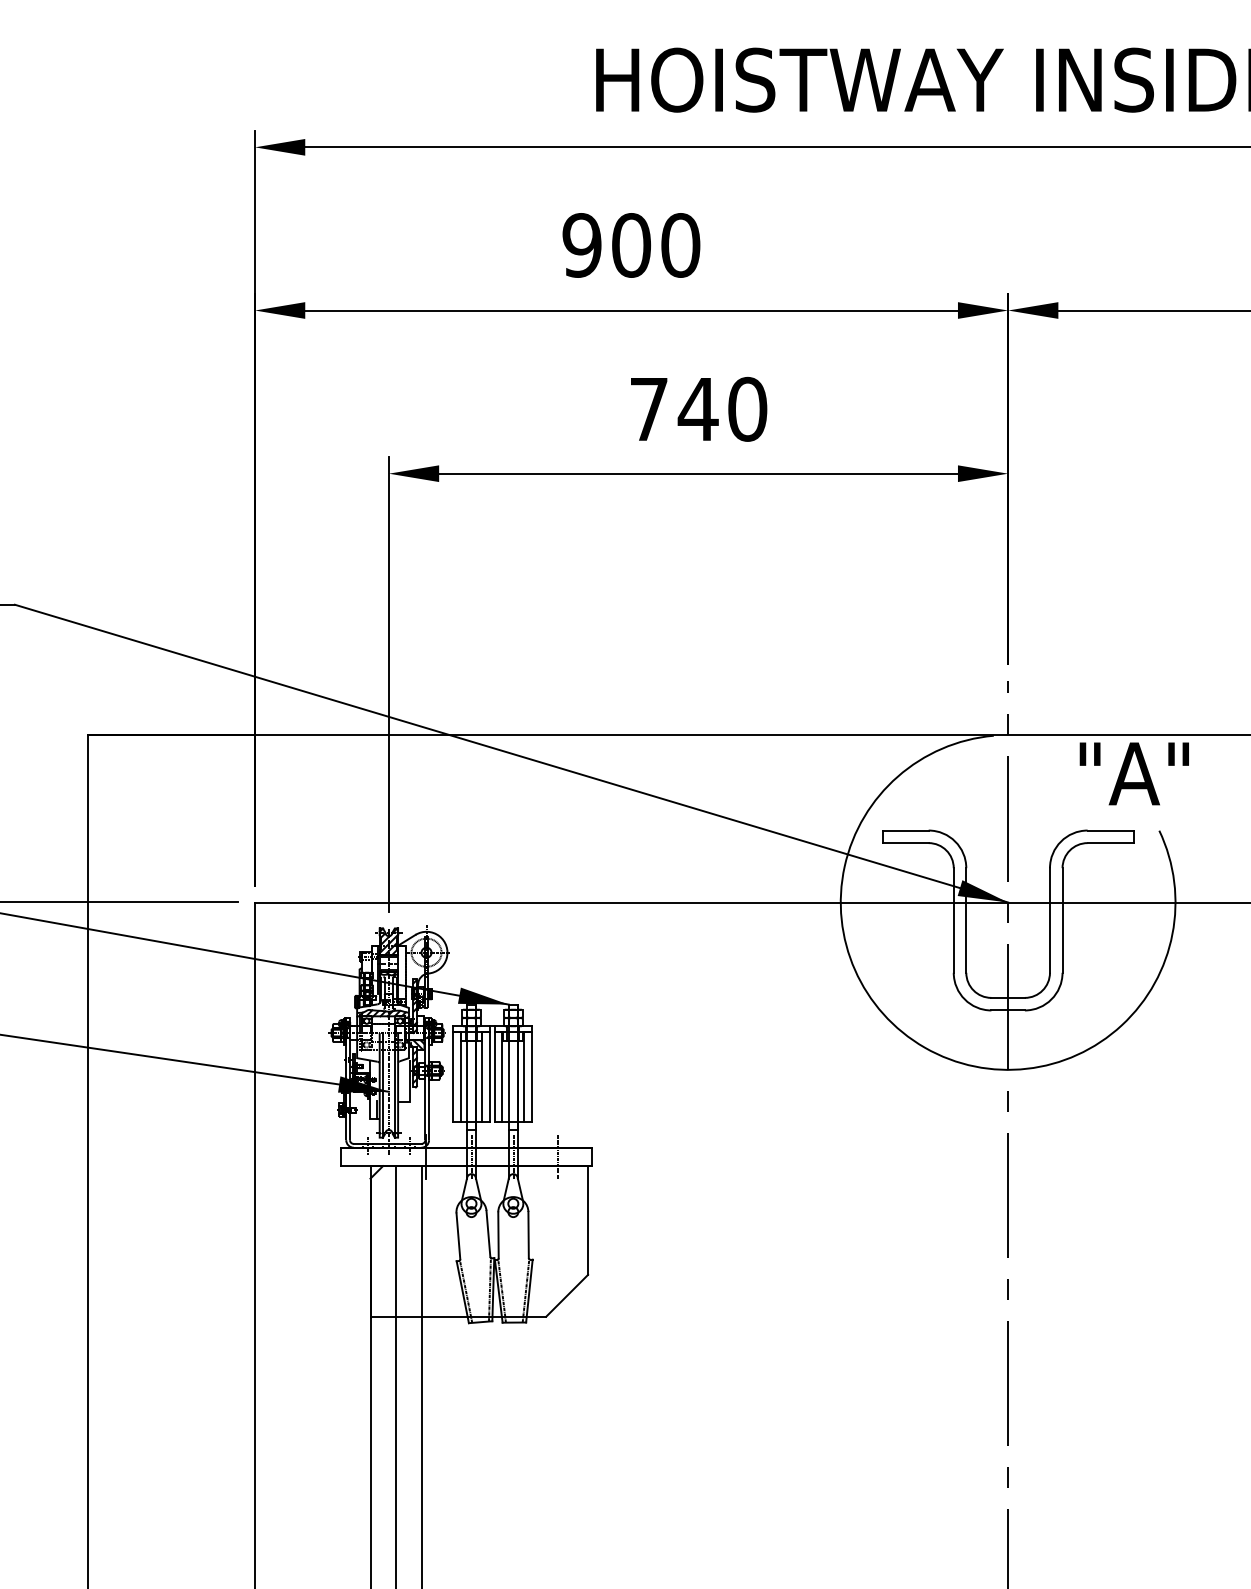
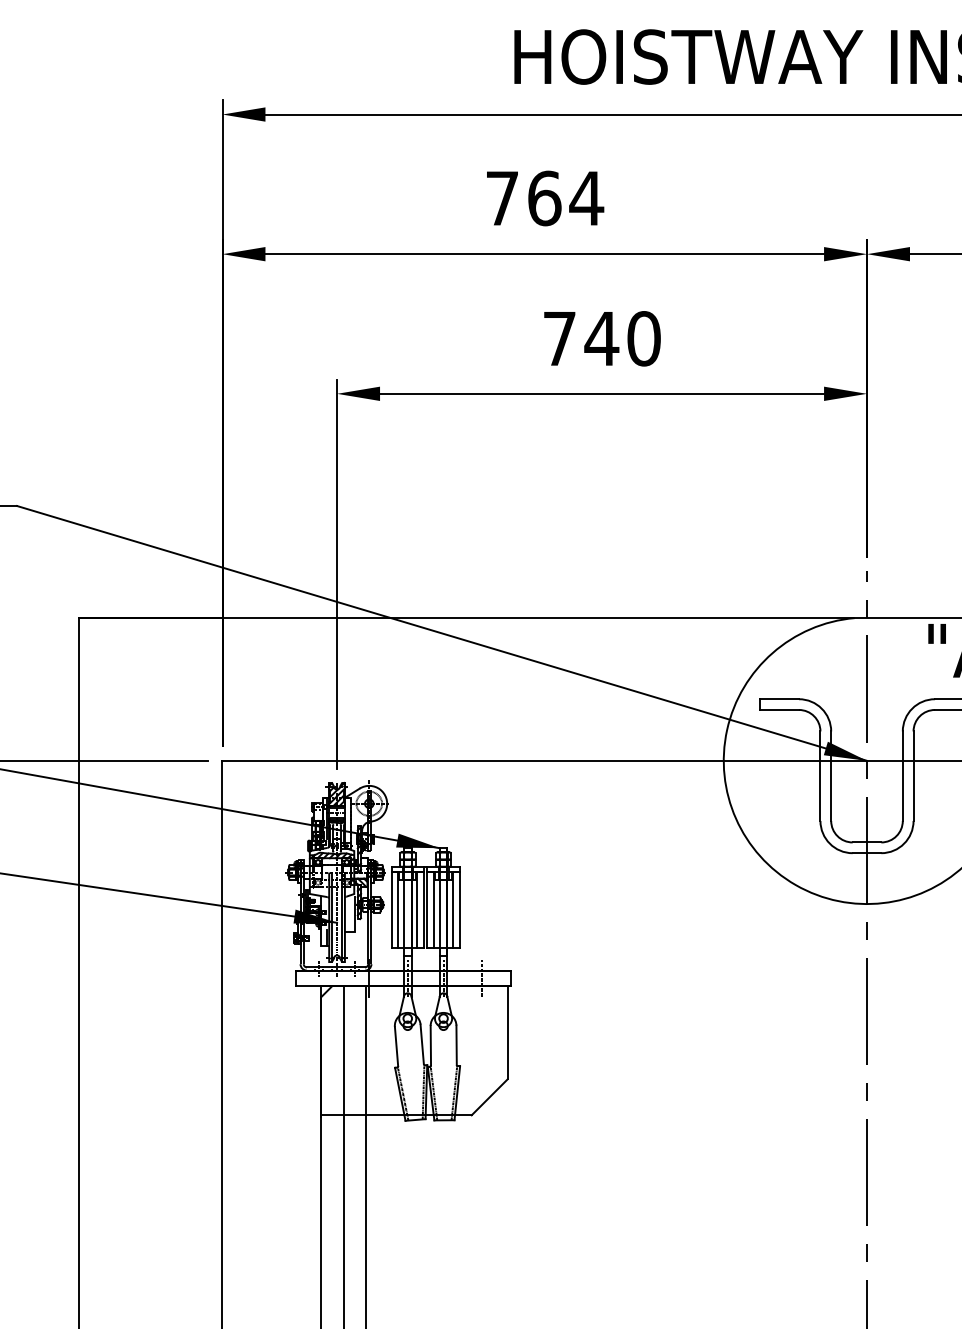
text: (631, 245) -> (544, 198), 900 -> 764

